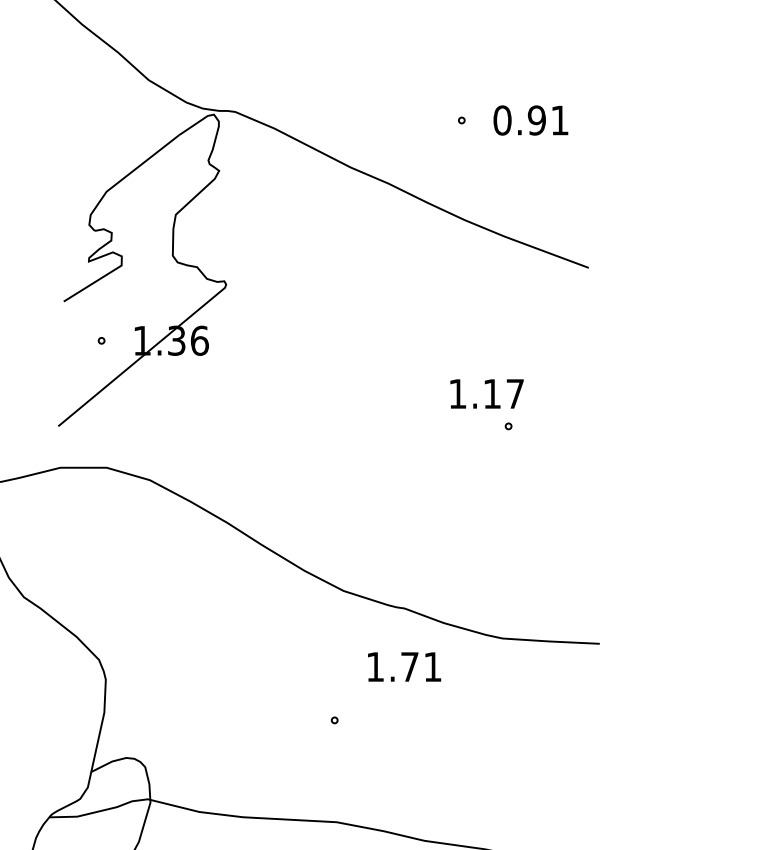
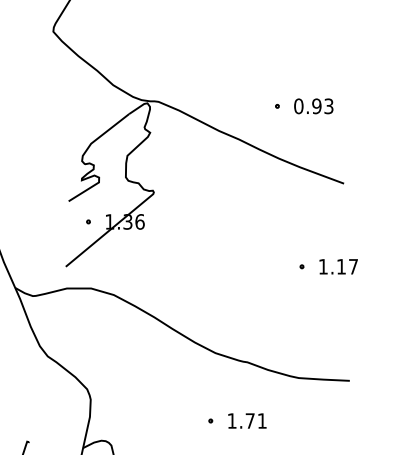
text: (559, 120) -> (328, 106), 0.91 -> 0.93
text: (486, 393) -> (338, 266), moved
text: (404, 666) -> (247, 420), moved

